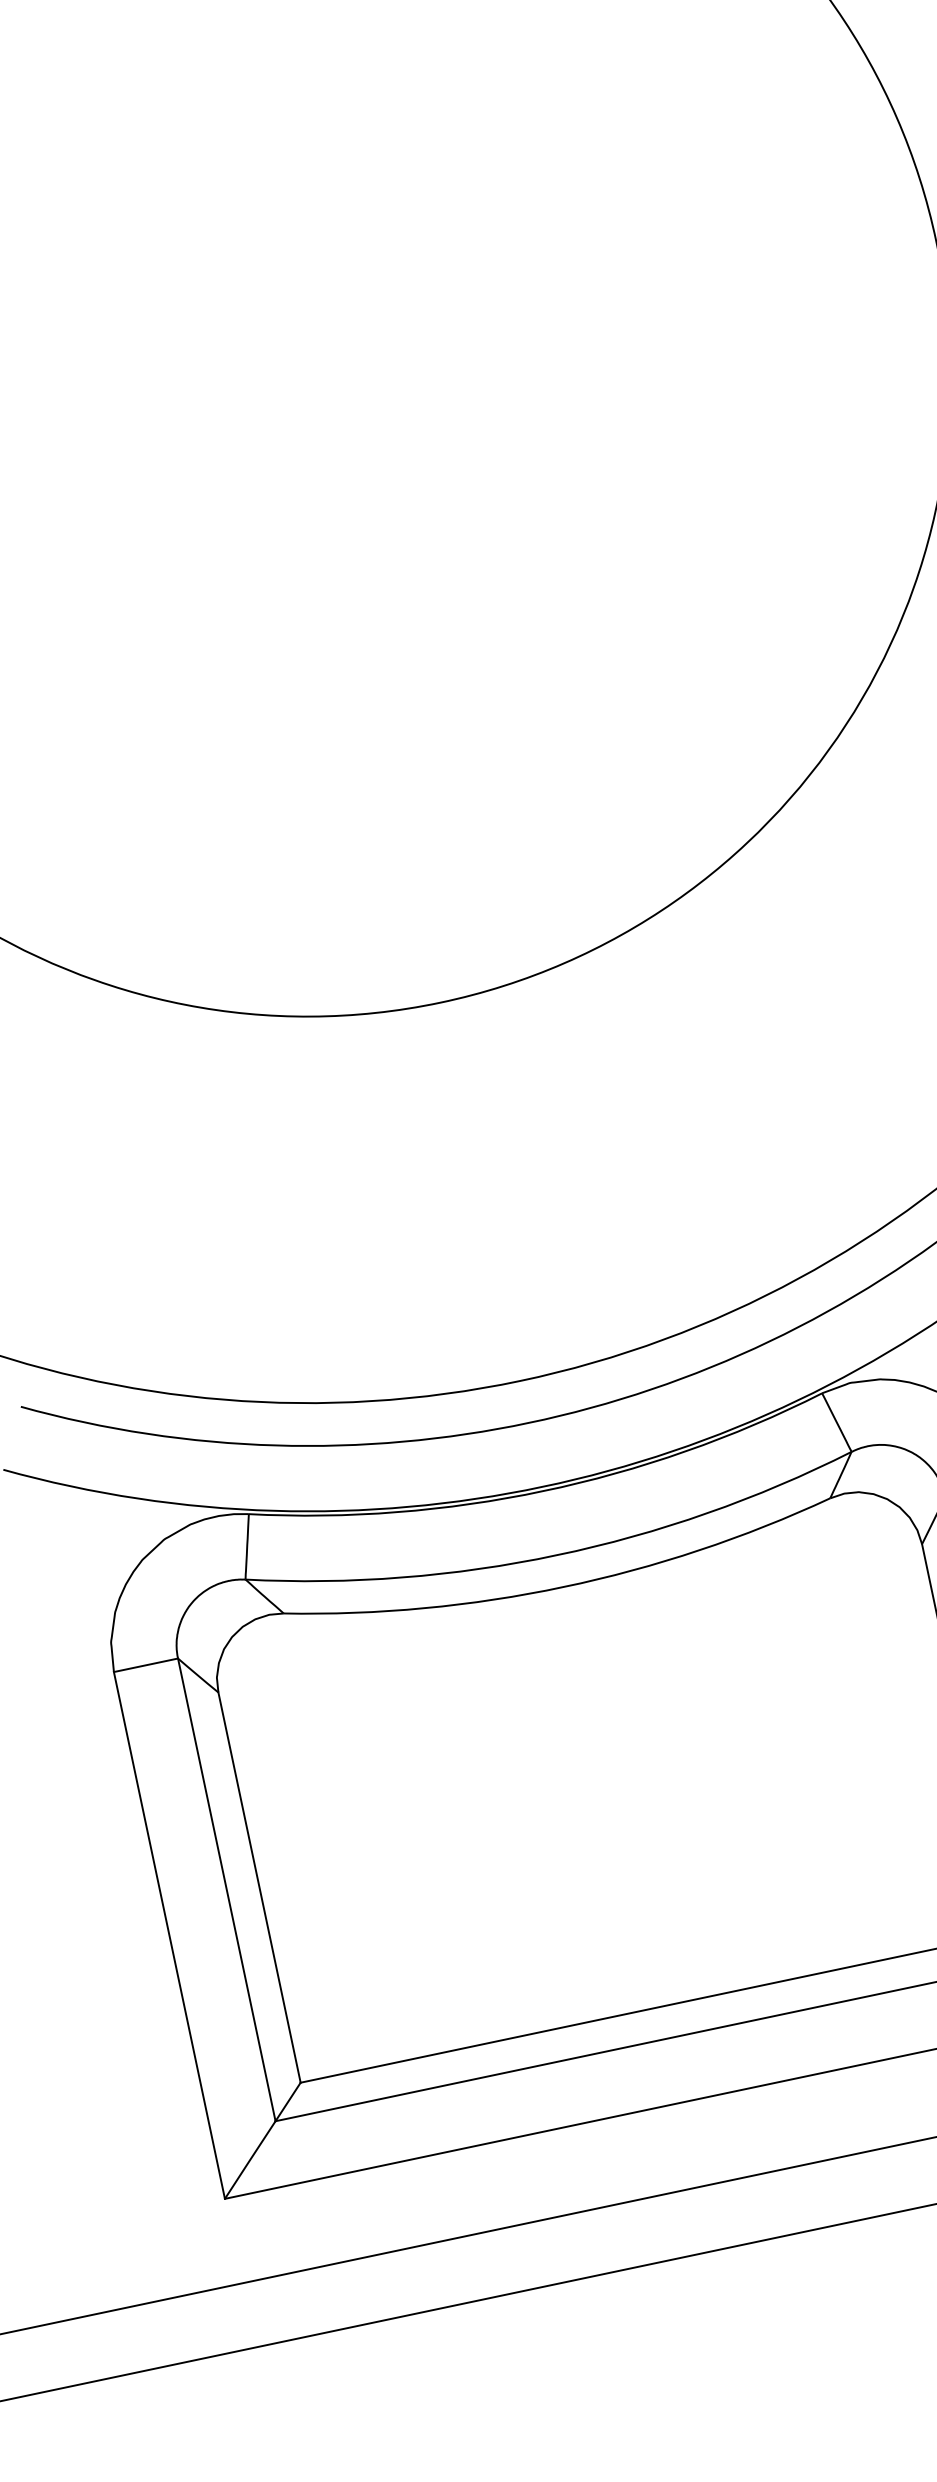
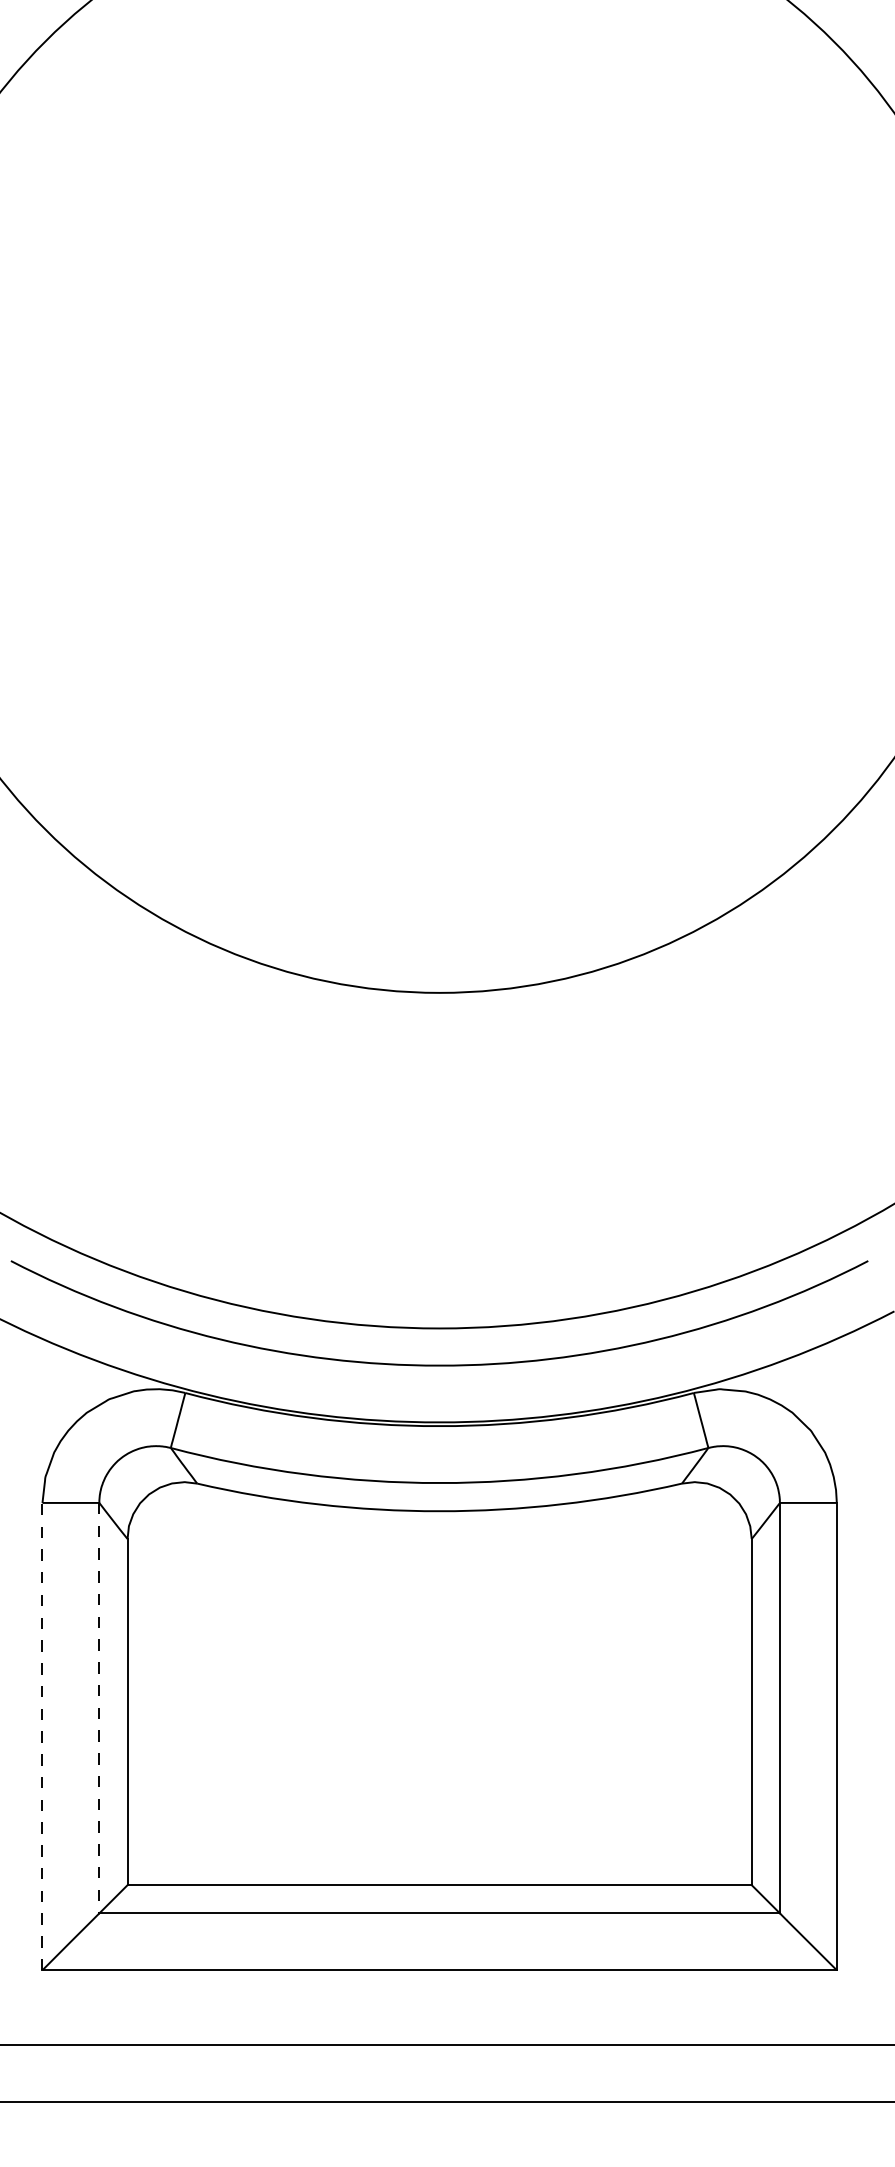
line: (227, 1890) -> (99, 1708), solid -> dashed
line: (169, 1935) -> (42, 1736), solid -> dashed

